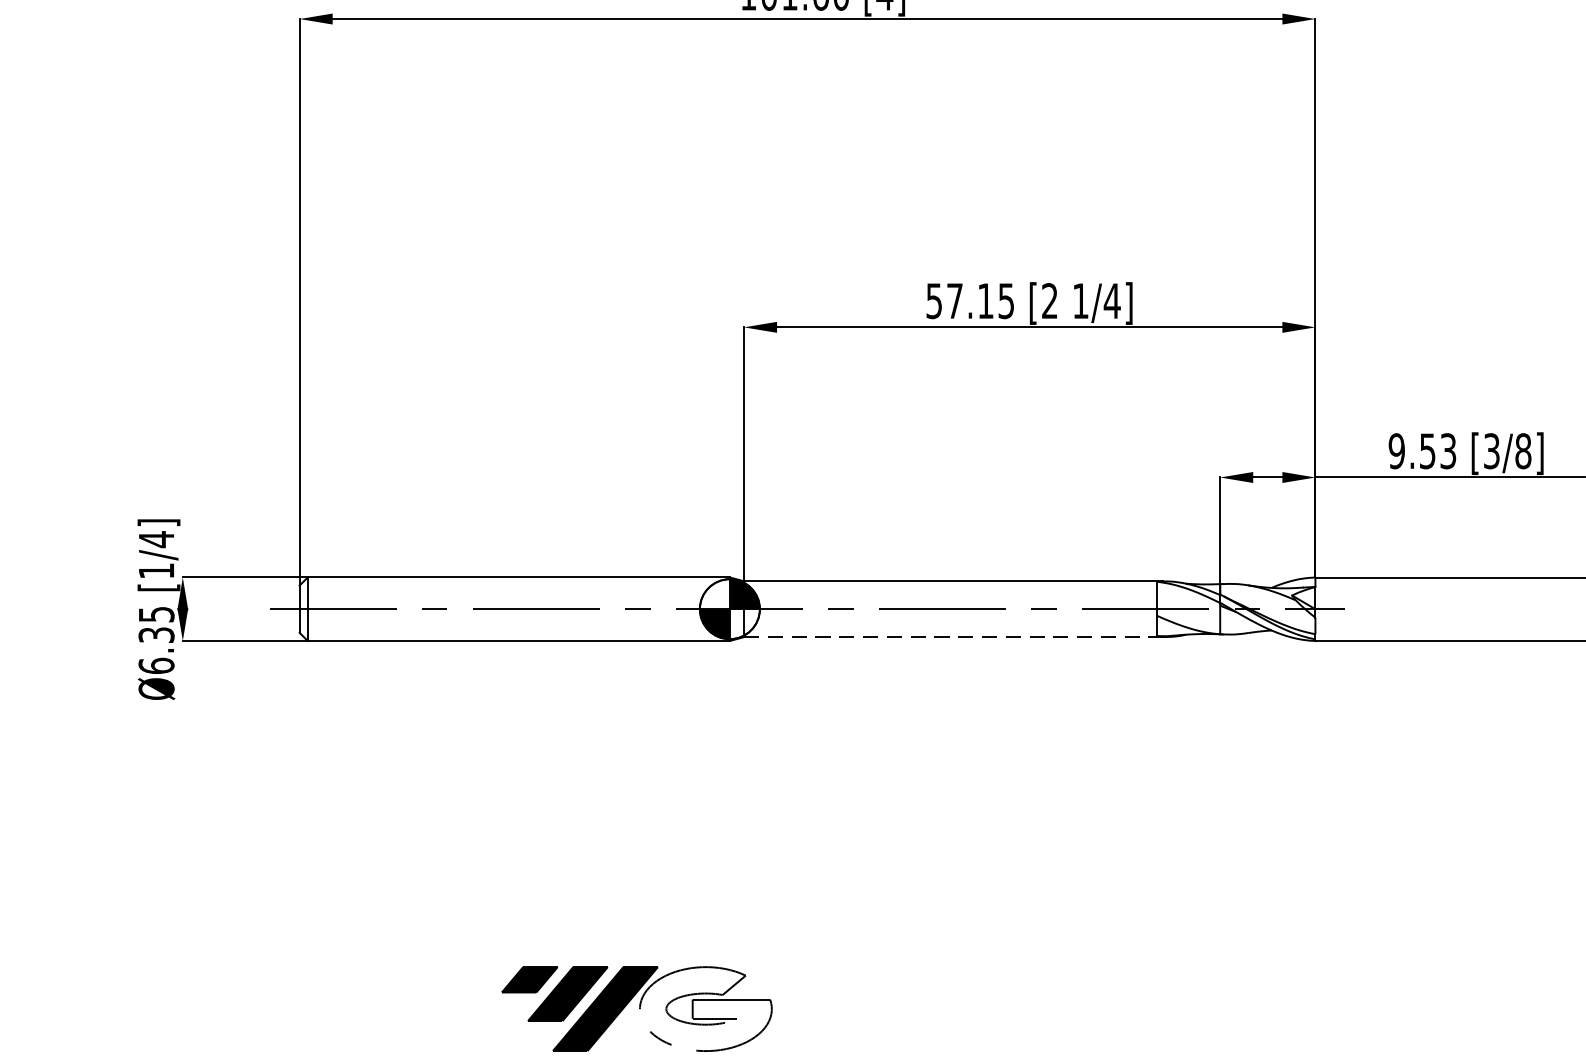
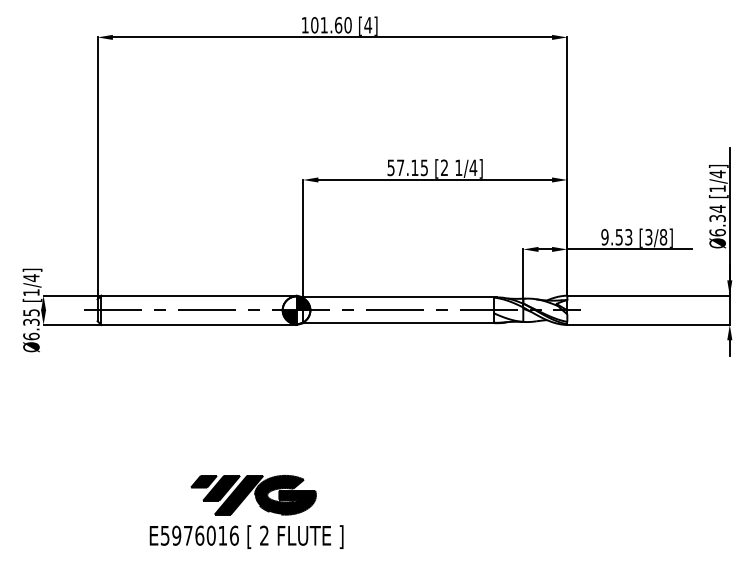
line: (952, 637) -> (399, 323), dashed -> solid
fill: (703, 1007) -> (284, 494), added

